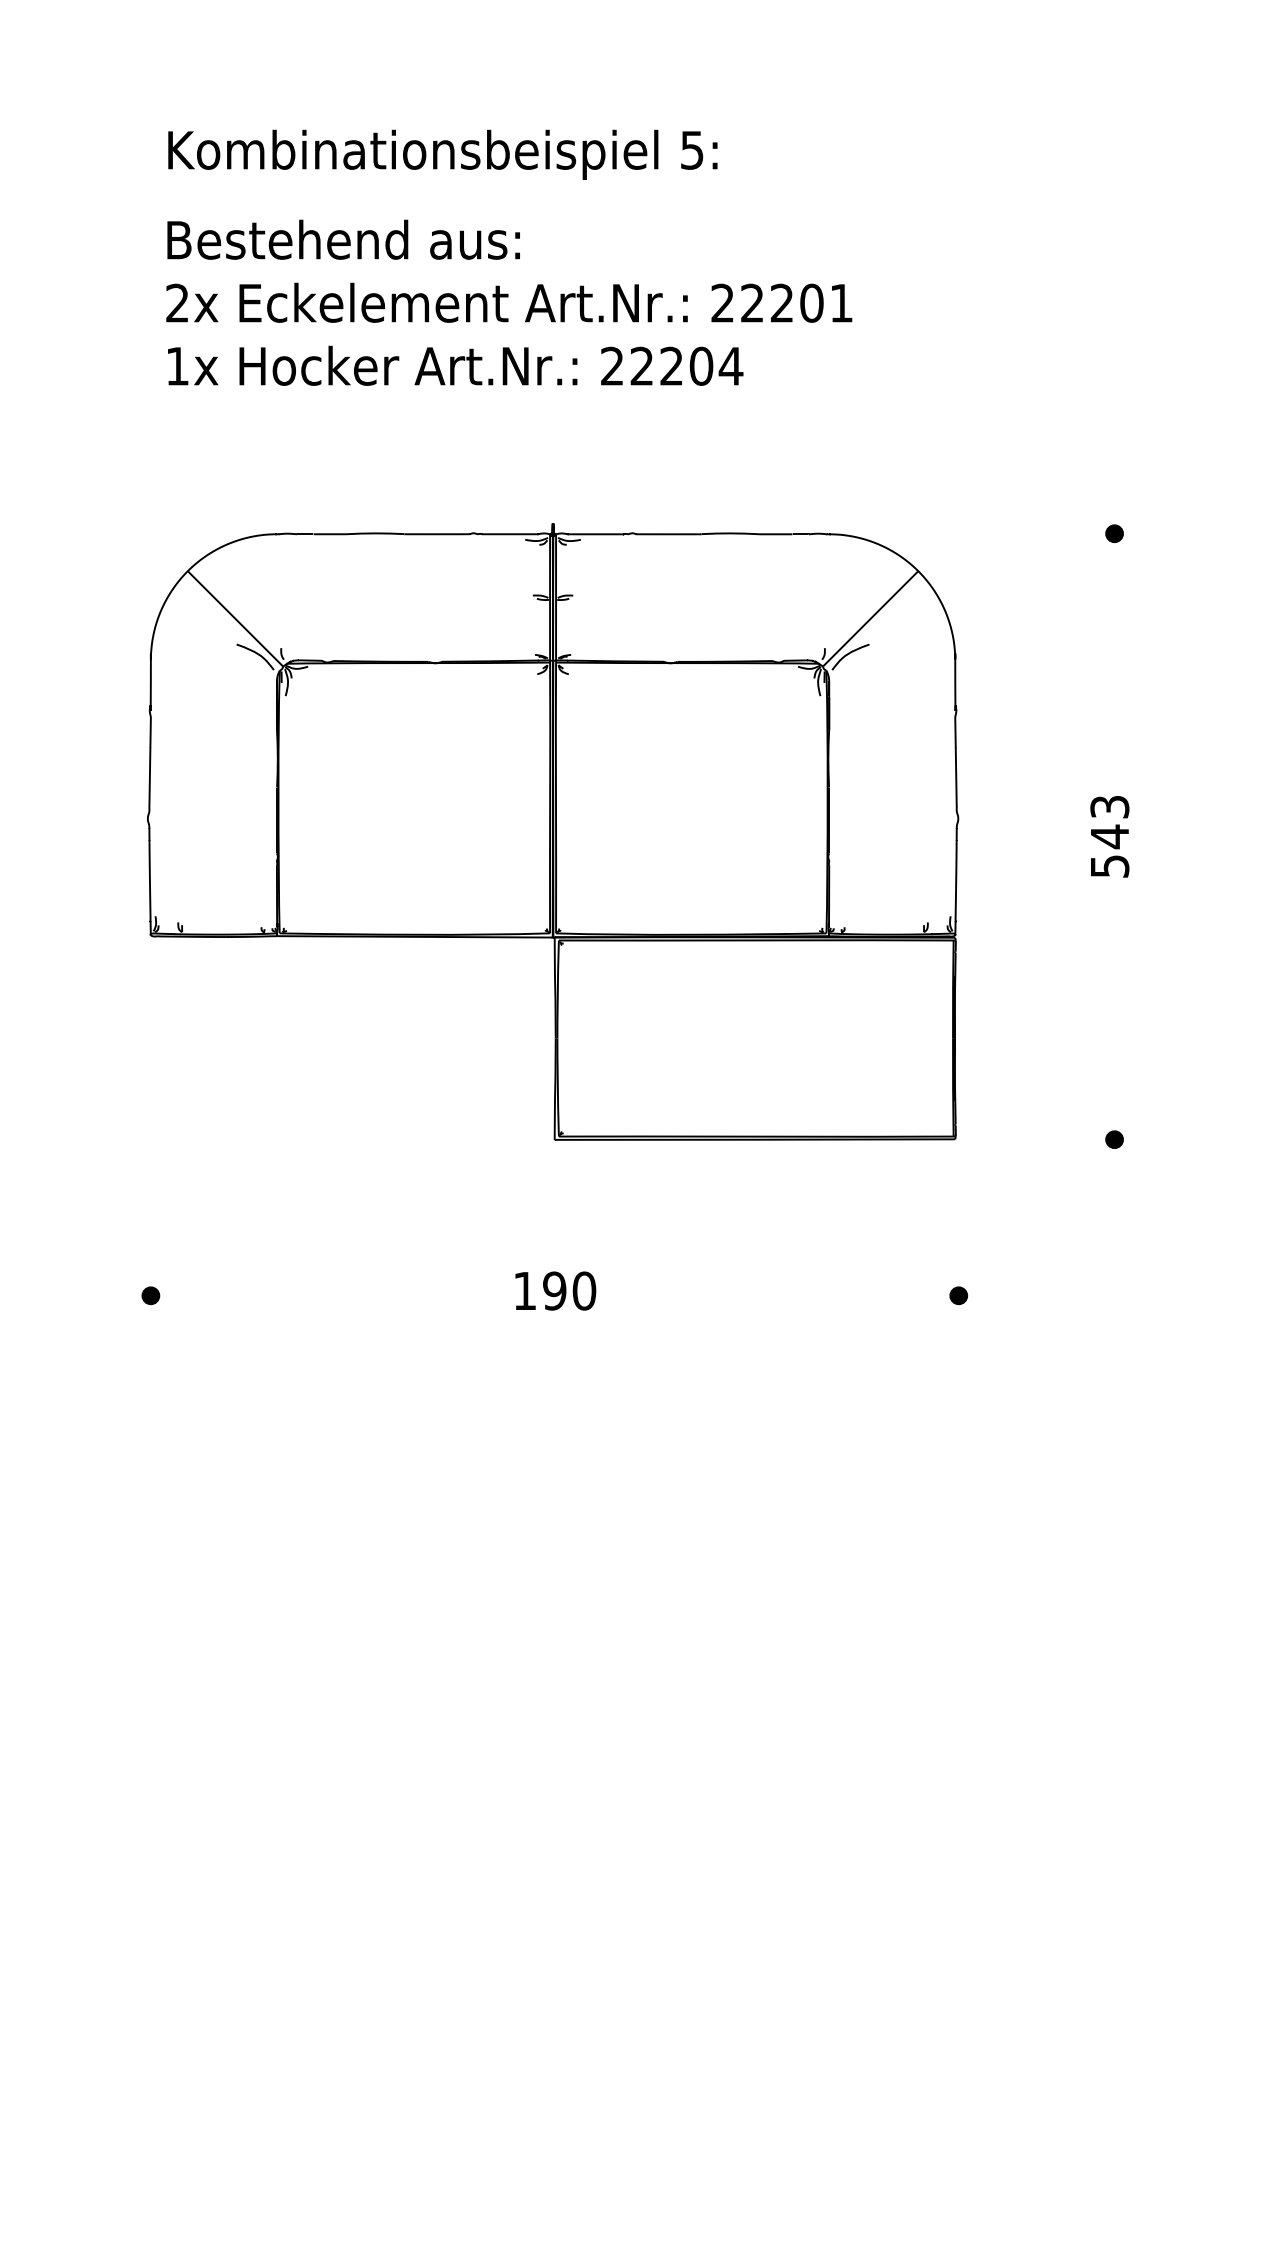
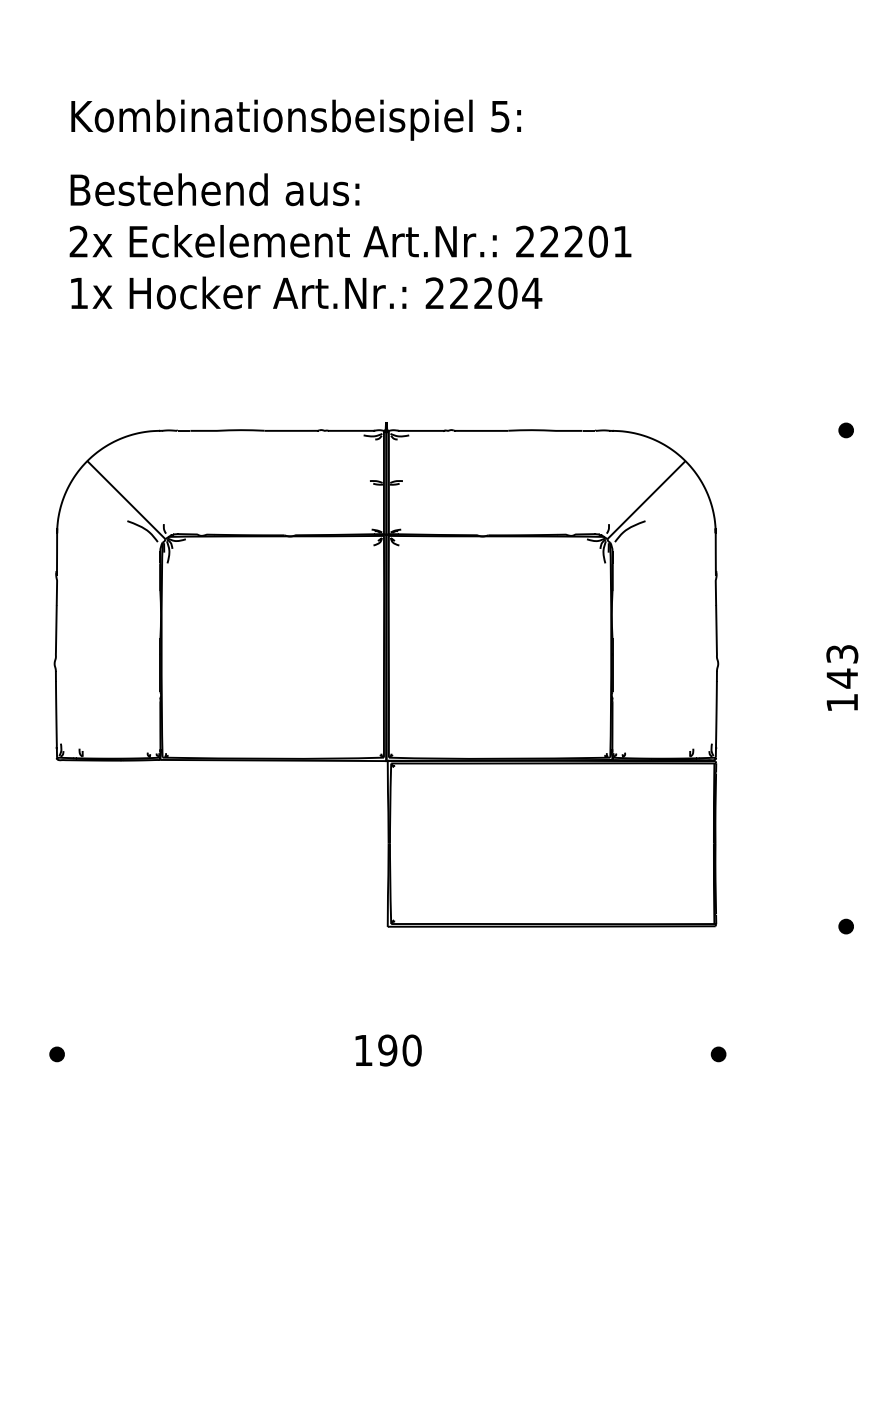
text: (1110, 866) -> (842, 702), 543 -> 143

